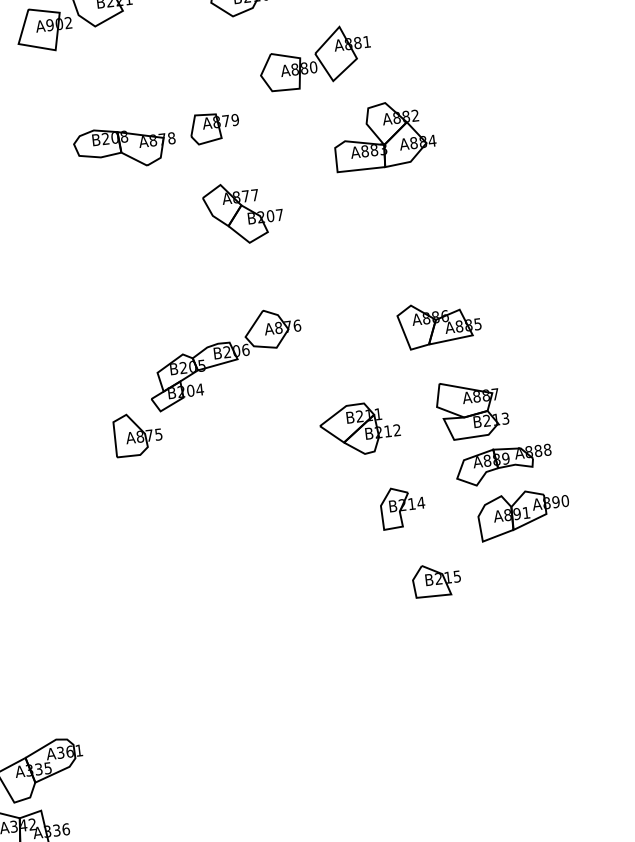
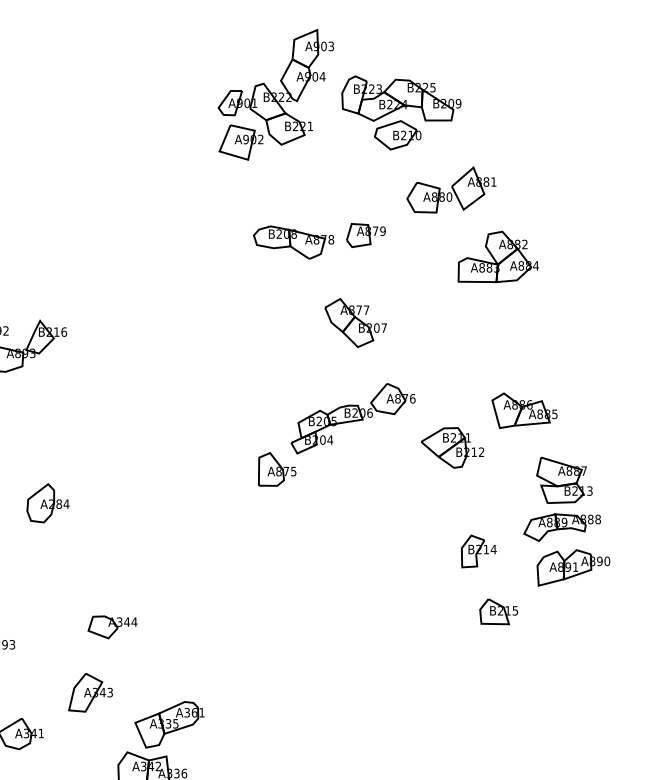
part: (242, 212) -> (355, 322), moved
part: (471, 407) -> (564, 479), moved
part: (359, 428) -> (452, 447), moved

